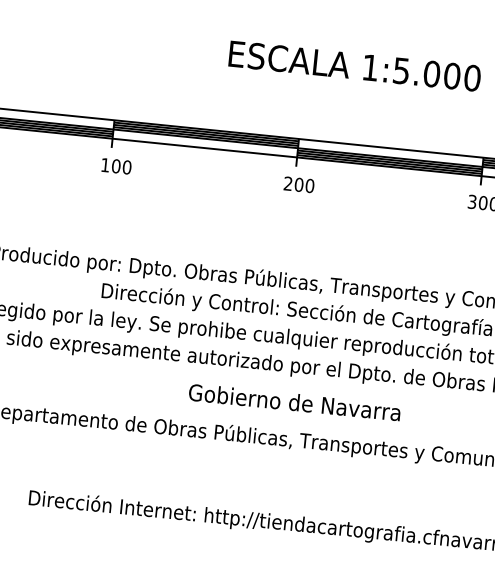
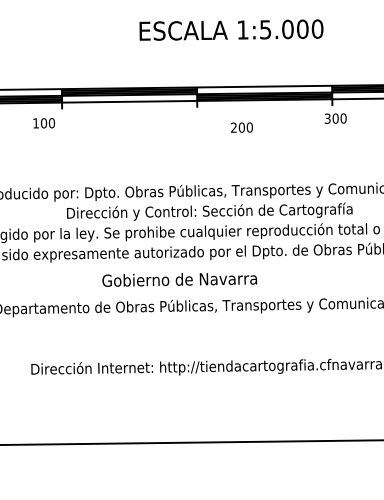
text: (115, 166) -> (43, 123), moved
text: (298, 184) -> (241, 127), moved
text: (294, 402) -> (179, 279), moved

